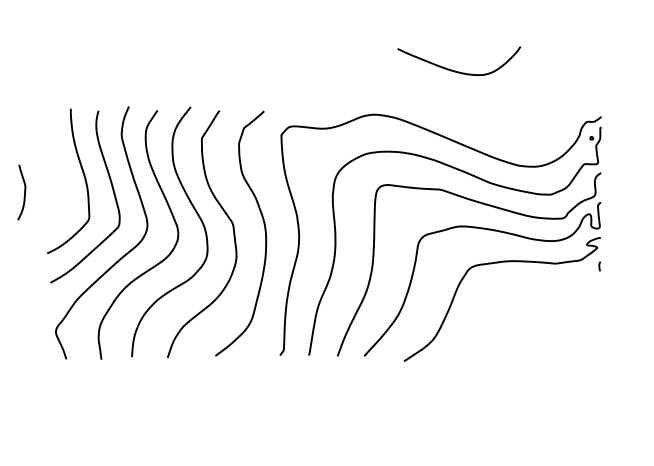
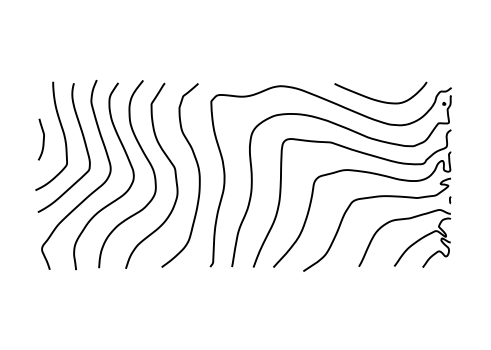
curve: (454, 69) -> (377, 99), moved
curve: (23, 193) -> (42, 140), moved
part: (544, 328) -> (408, 246), added

